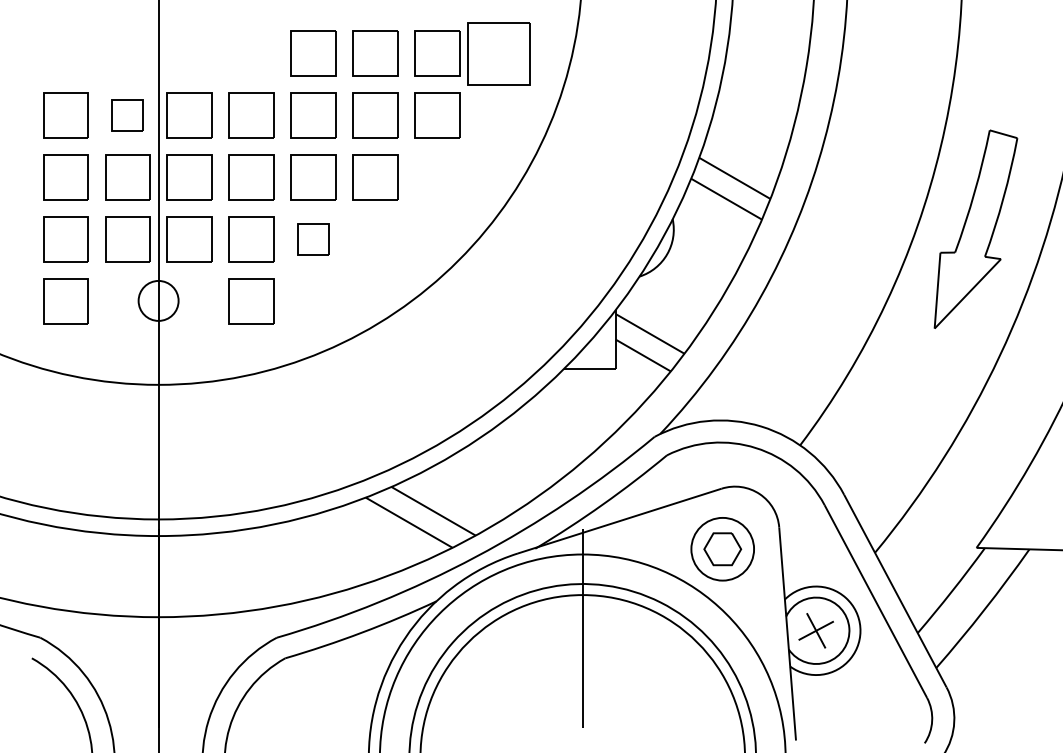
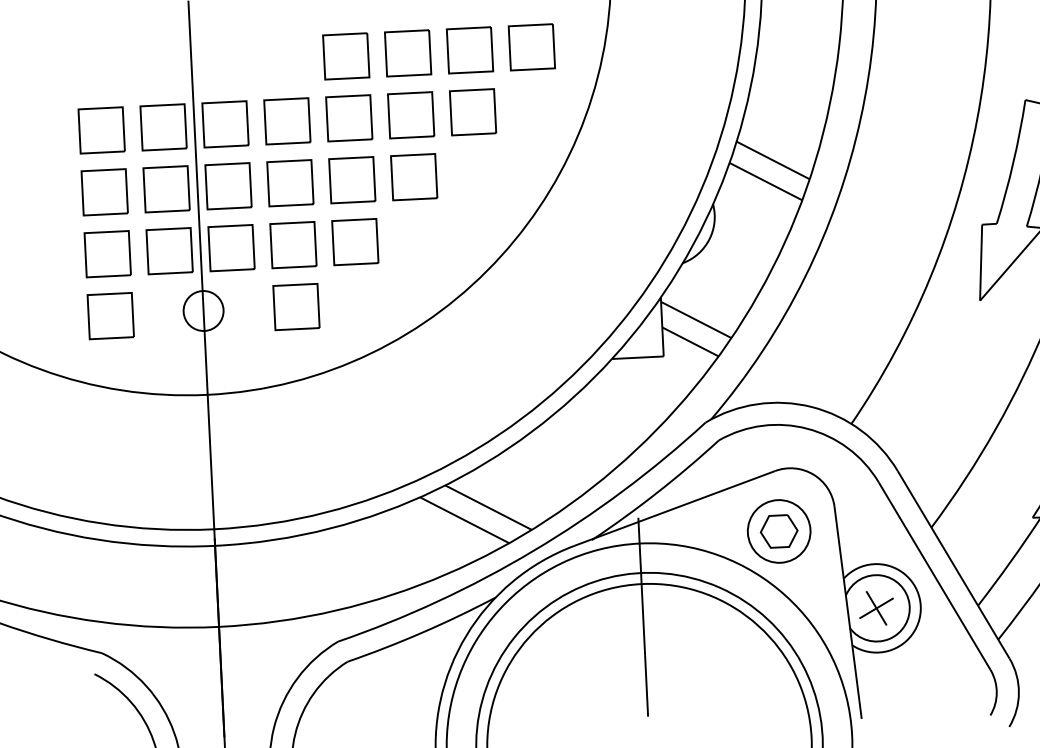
part: (499, 53) -> (532, 47), size x0.71
part: (127, 115) -> (163, 127), size x1.43
part: (313, 239) -> (355, 242), size x1.43

